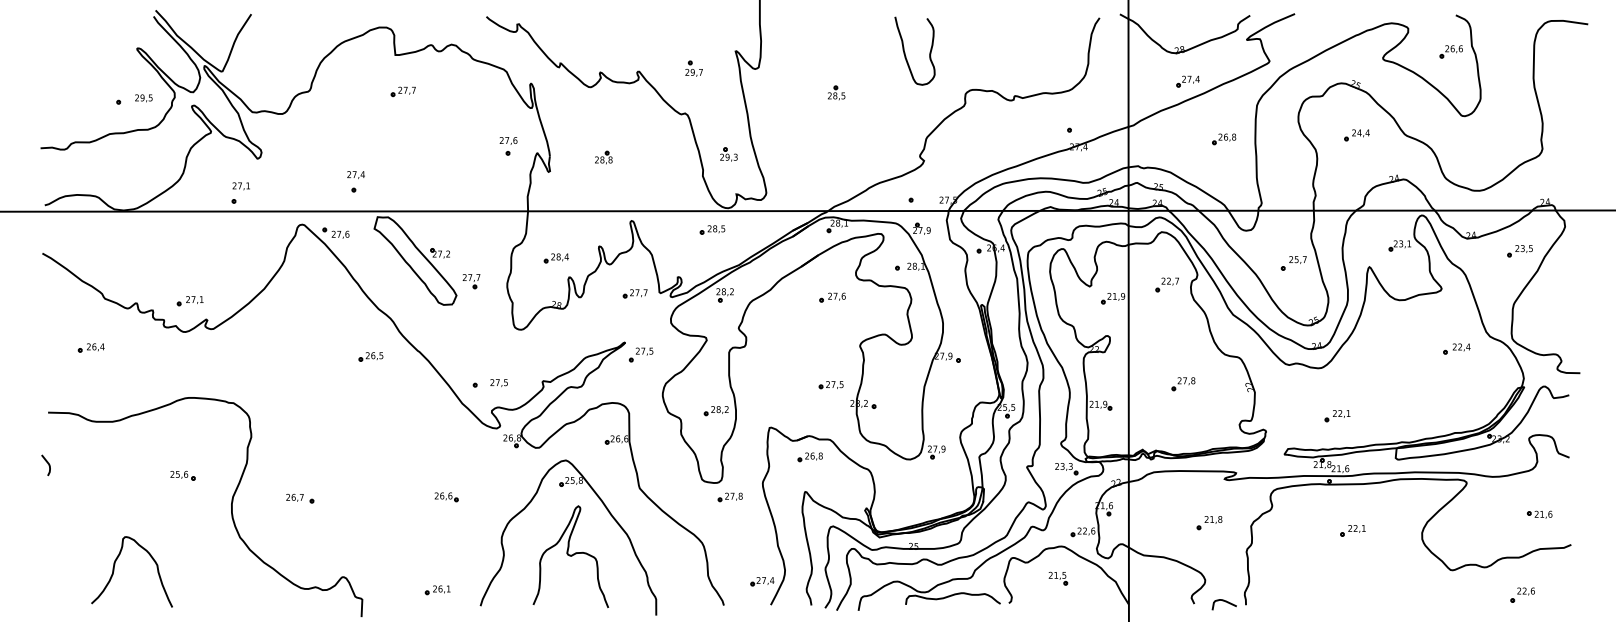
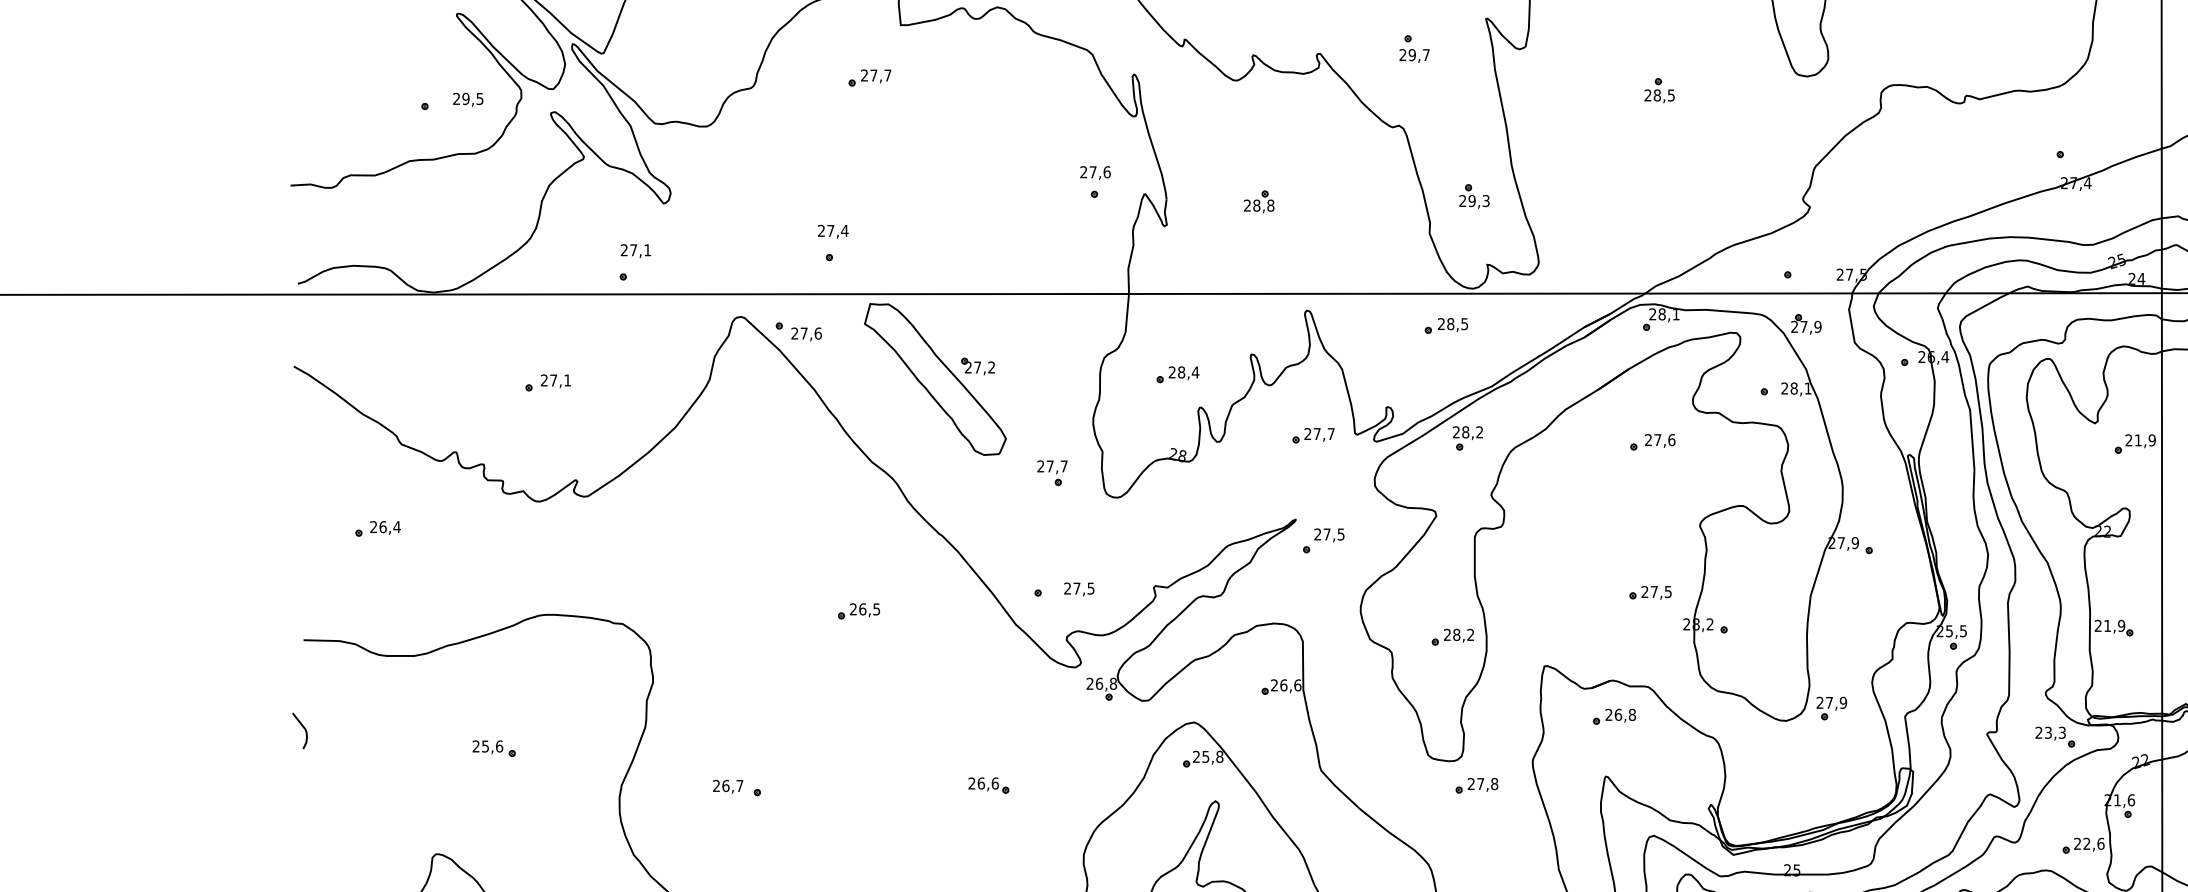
part: (402, 91) -> (868, 77), moved
part: (471, 281) -> (1052, 473), moved
part: (189, 301) -> (546, 383), moved
part: (370, 356) -> (858, 610), moved
part: (182, 475) -> (493, 748), moved

